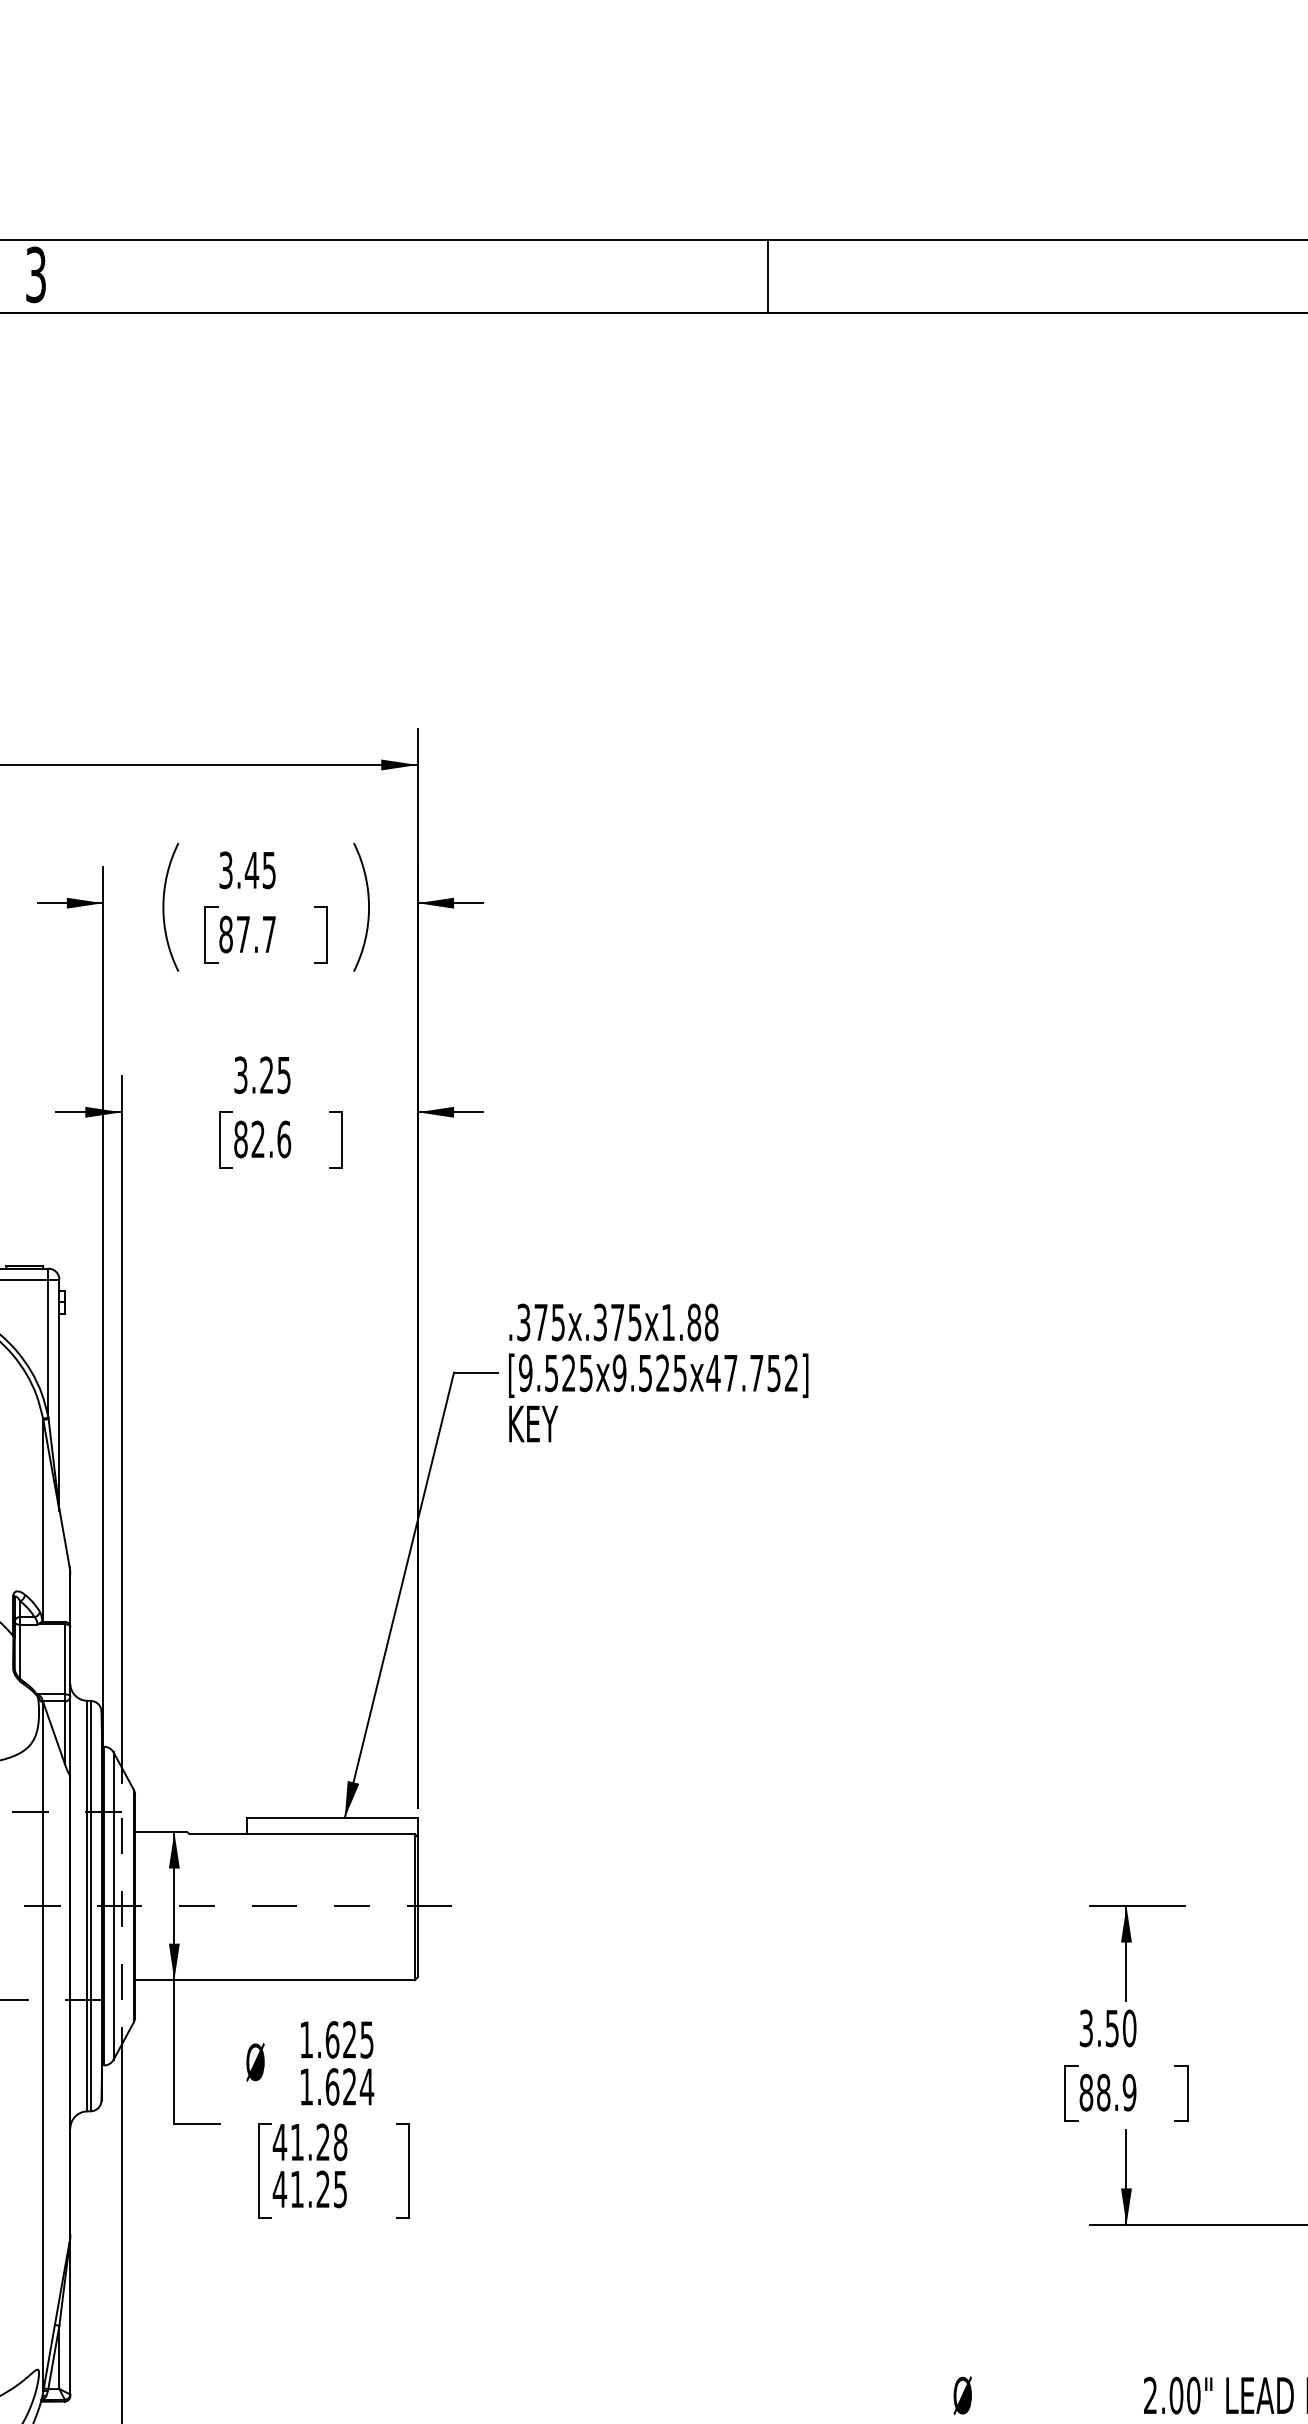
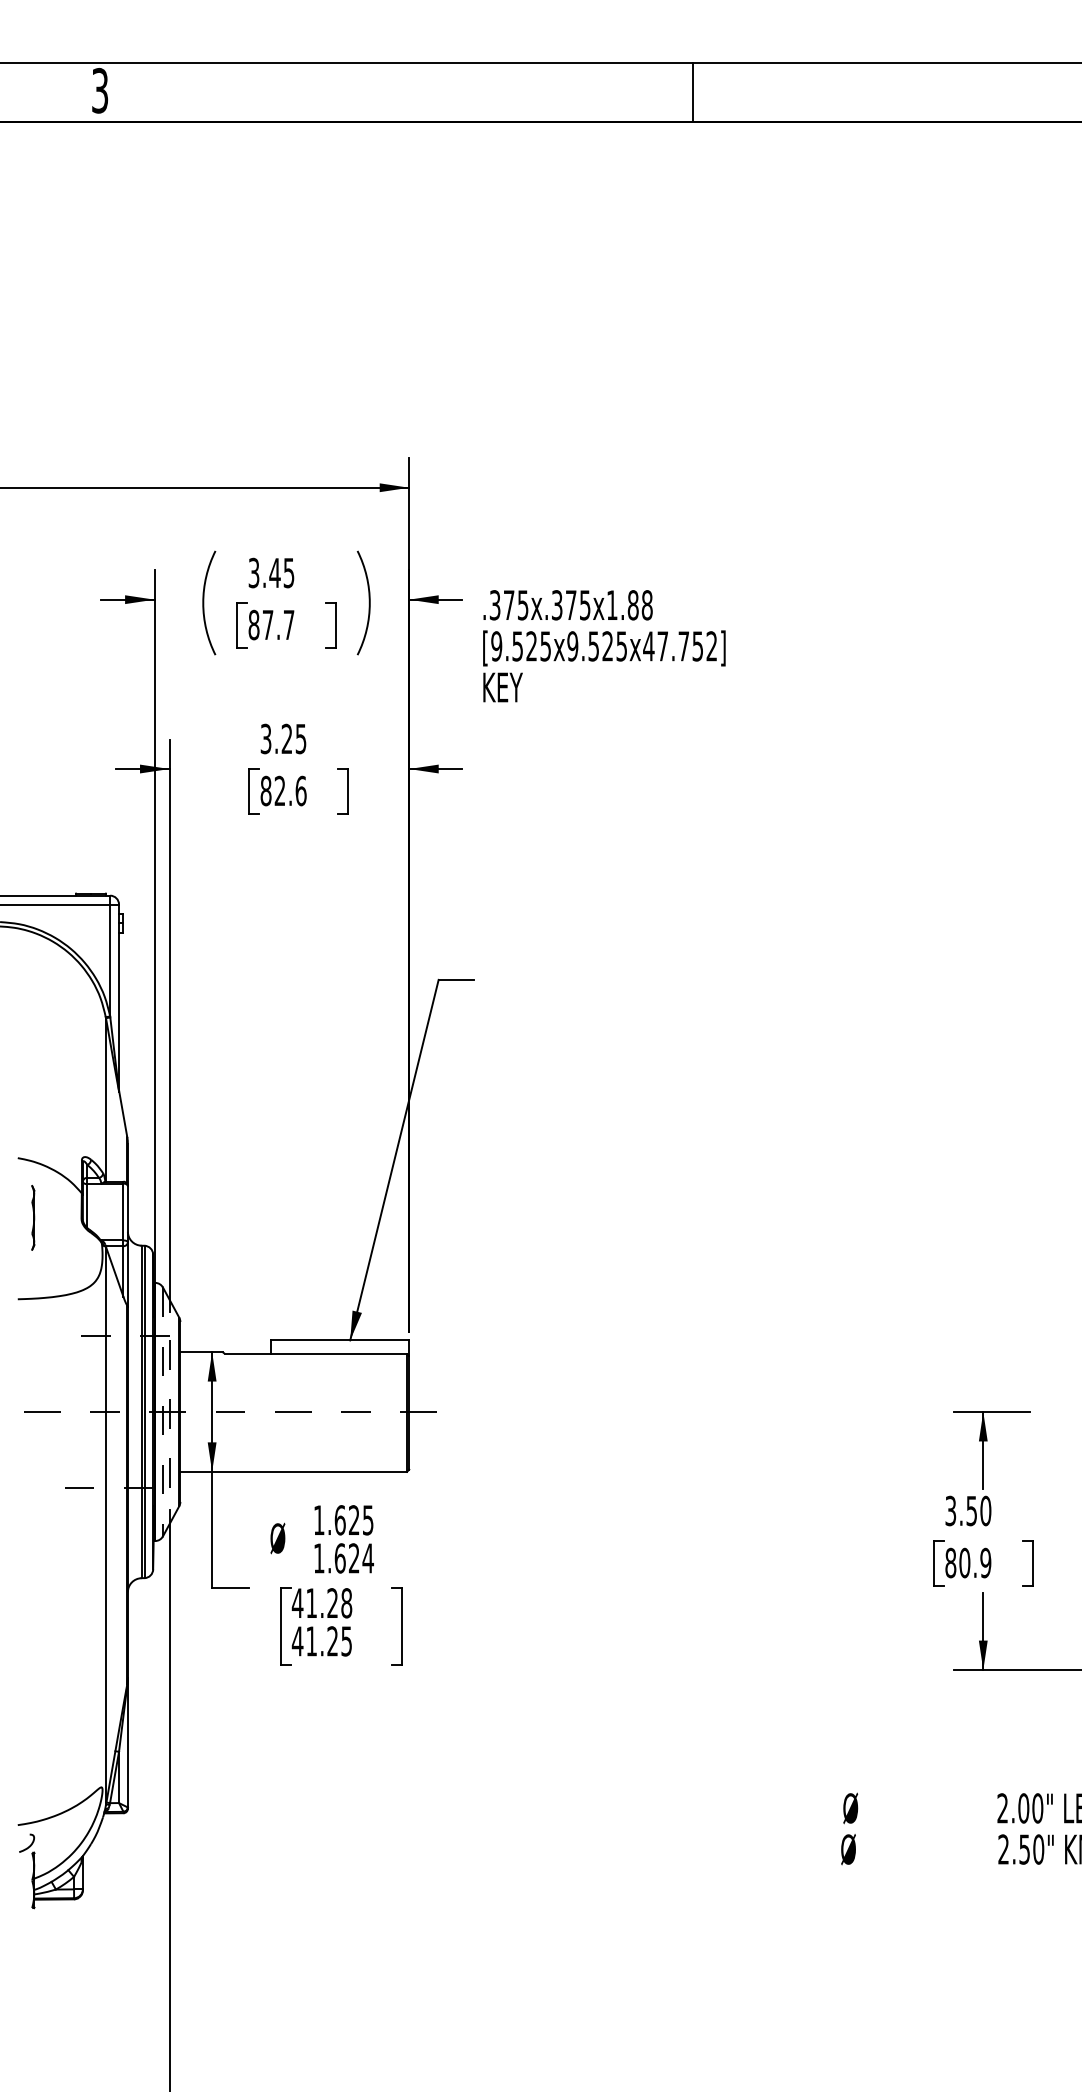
text: (658, 1373) -> (604, 646), moved
line: (113, 1906) -> (162, 1412), solid -> dashed
text: (1103, 2091) -> (964, 1562), 88.9 -> 80.9

